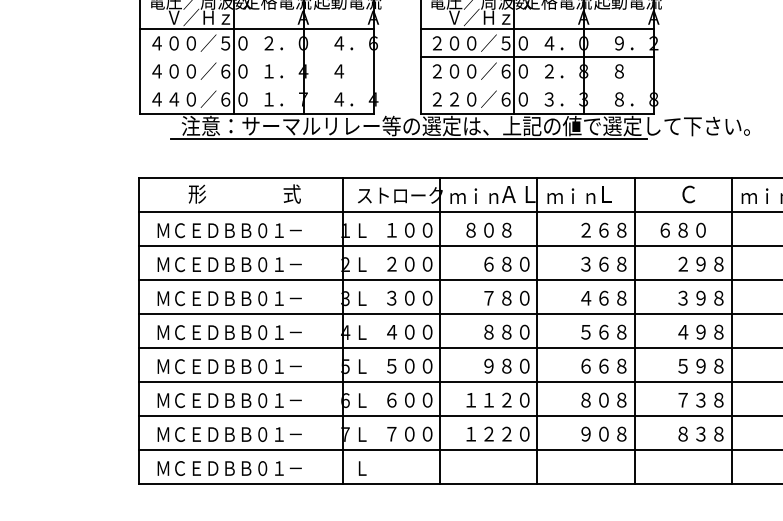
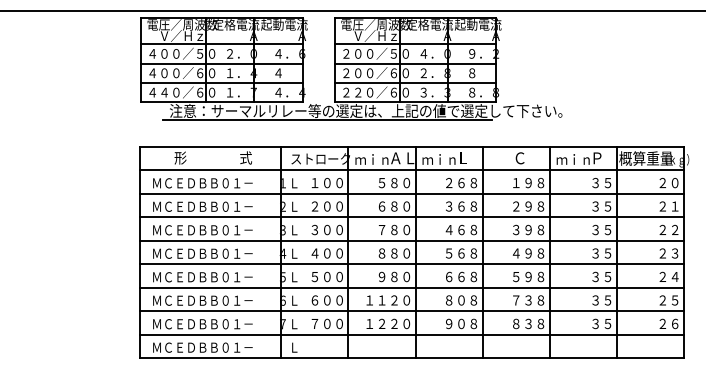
line: (256, 57) -> (221, 63), added
line: (256, 86) -> (221, 83), added
line: (537, 86) -> (415, 83), added
text: (498, 229) -> (388, 182), ８０８ -> ５８０
text: (692, 229) -> (522, 182), ６８０ -> １９８

